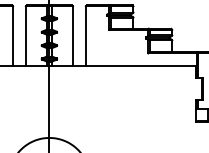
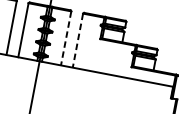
line: (72, 36) -> (65, 38), solid -> dashed
line: (85, 36) -> (77, 40), solid -> dashed

